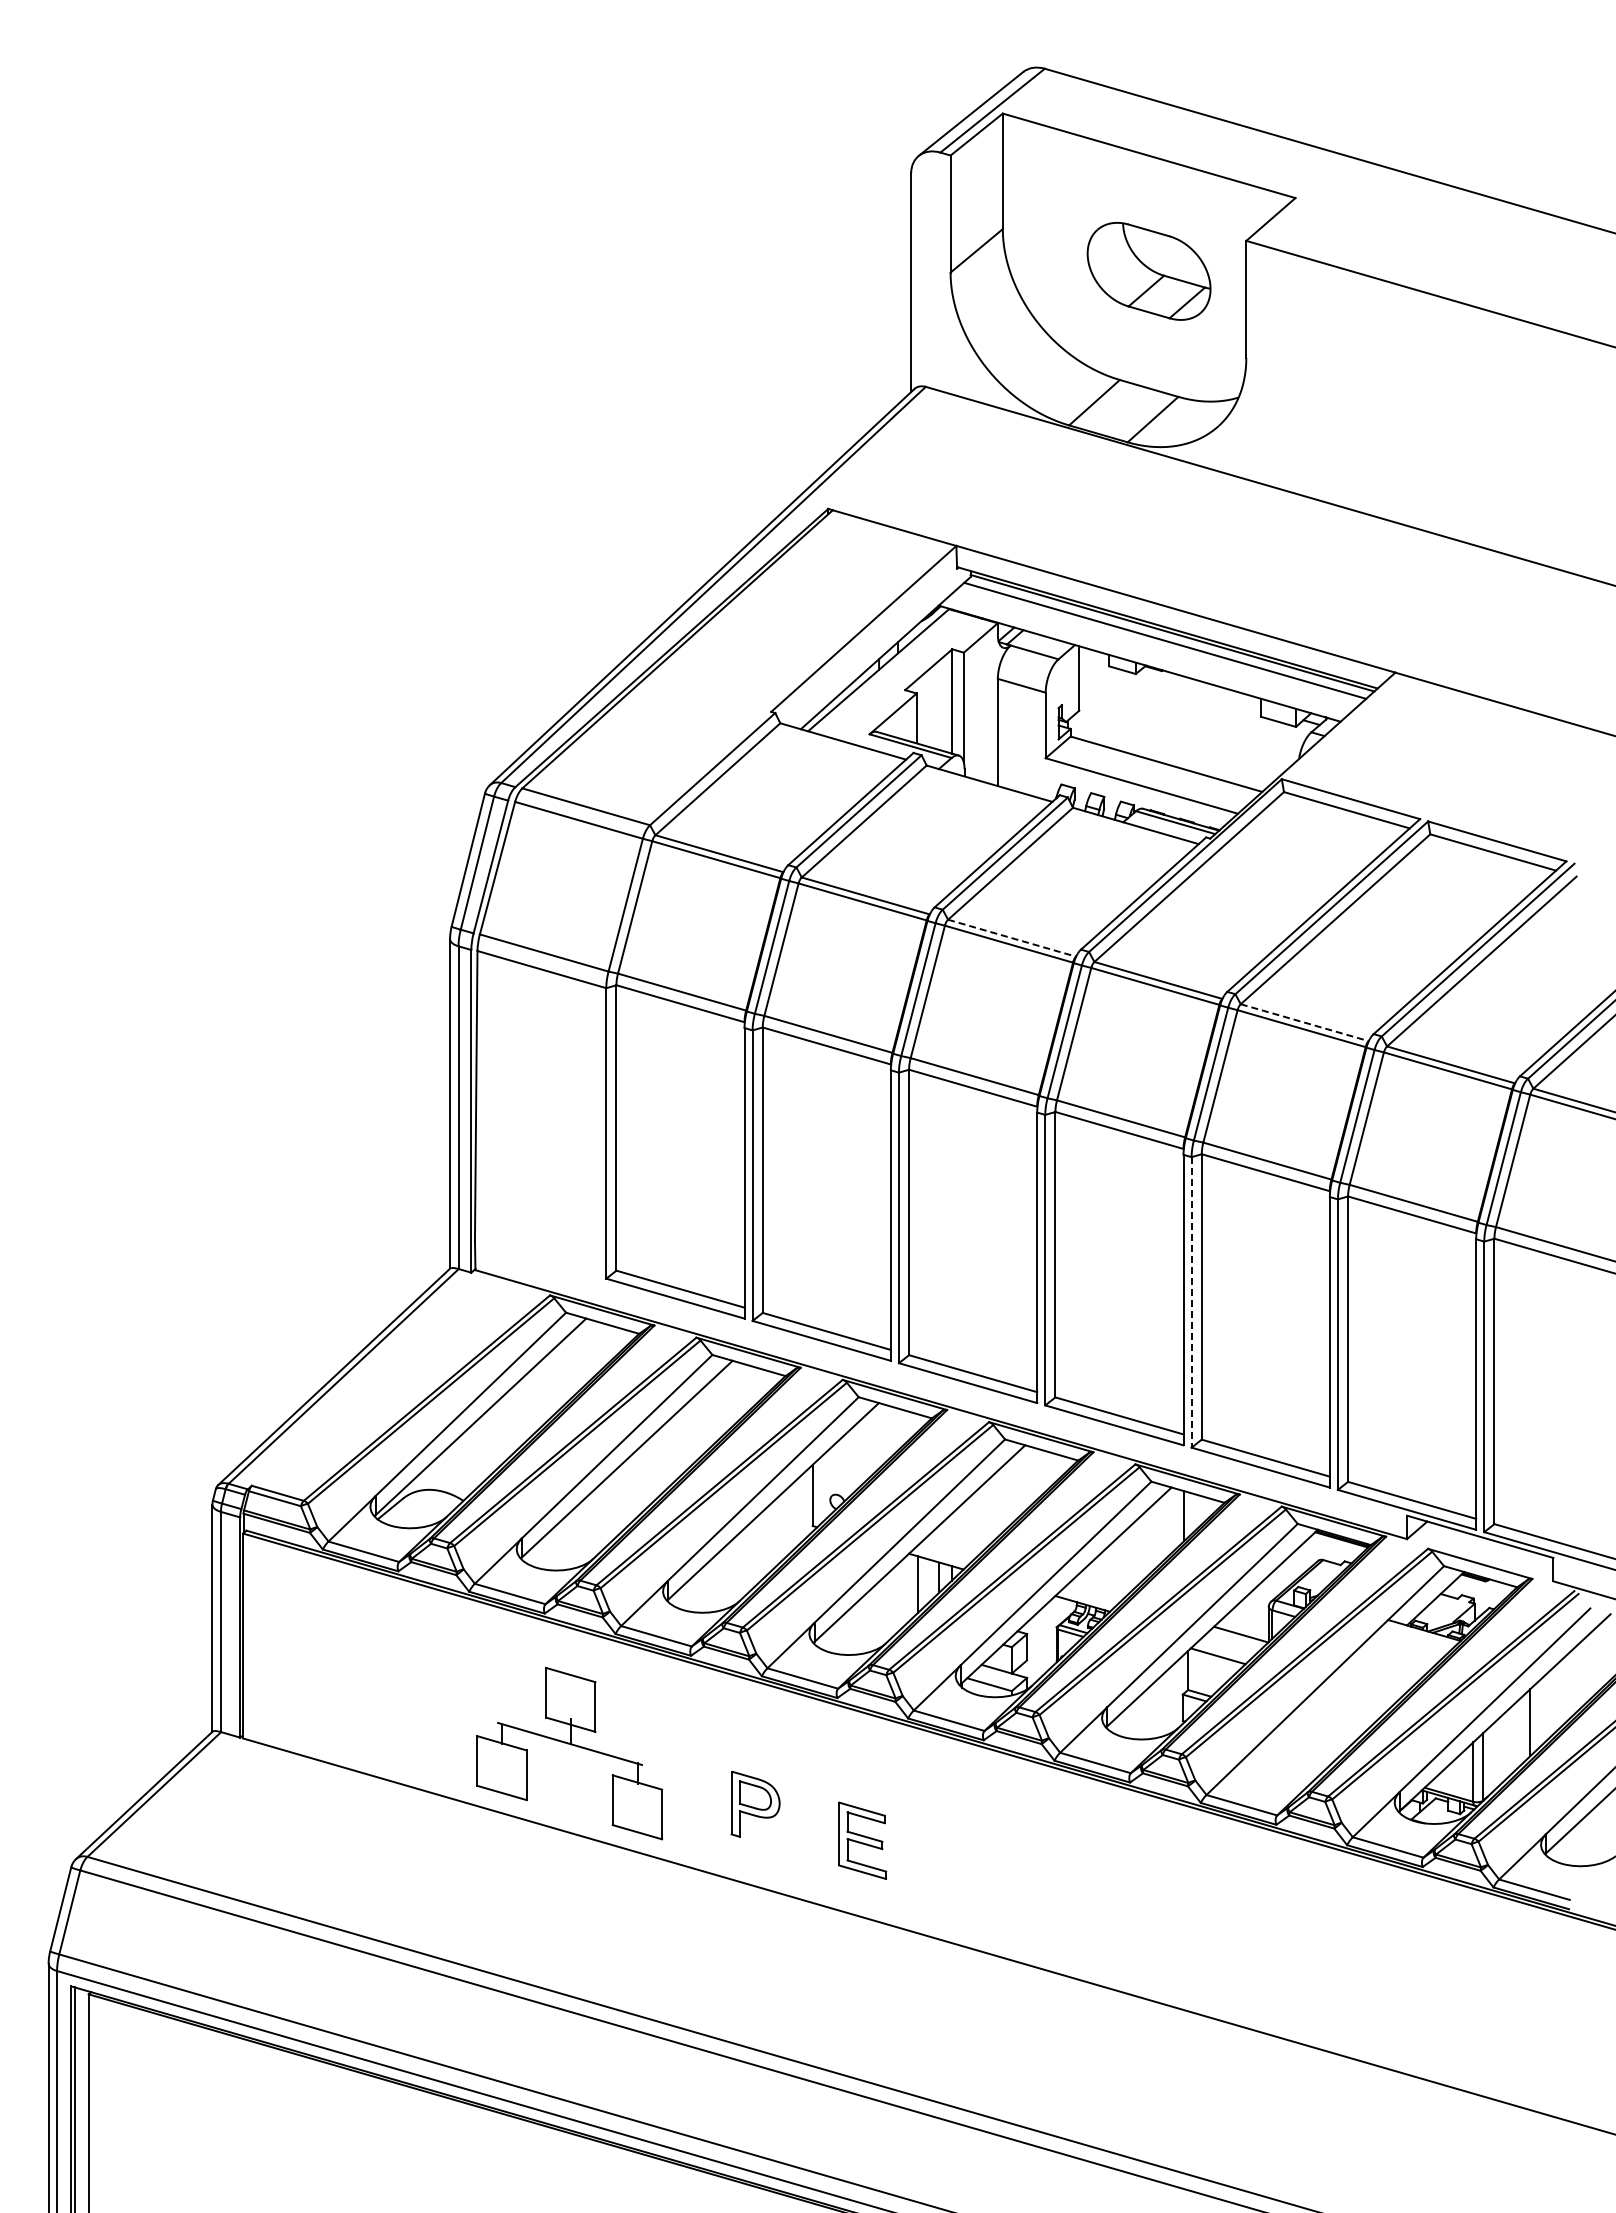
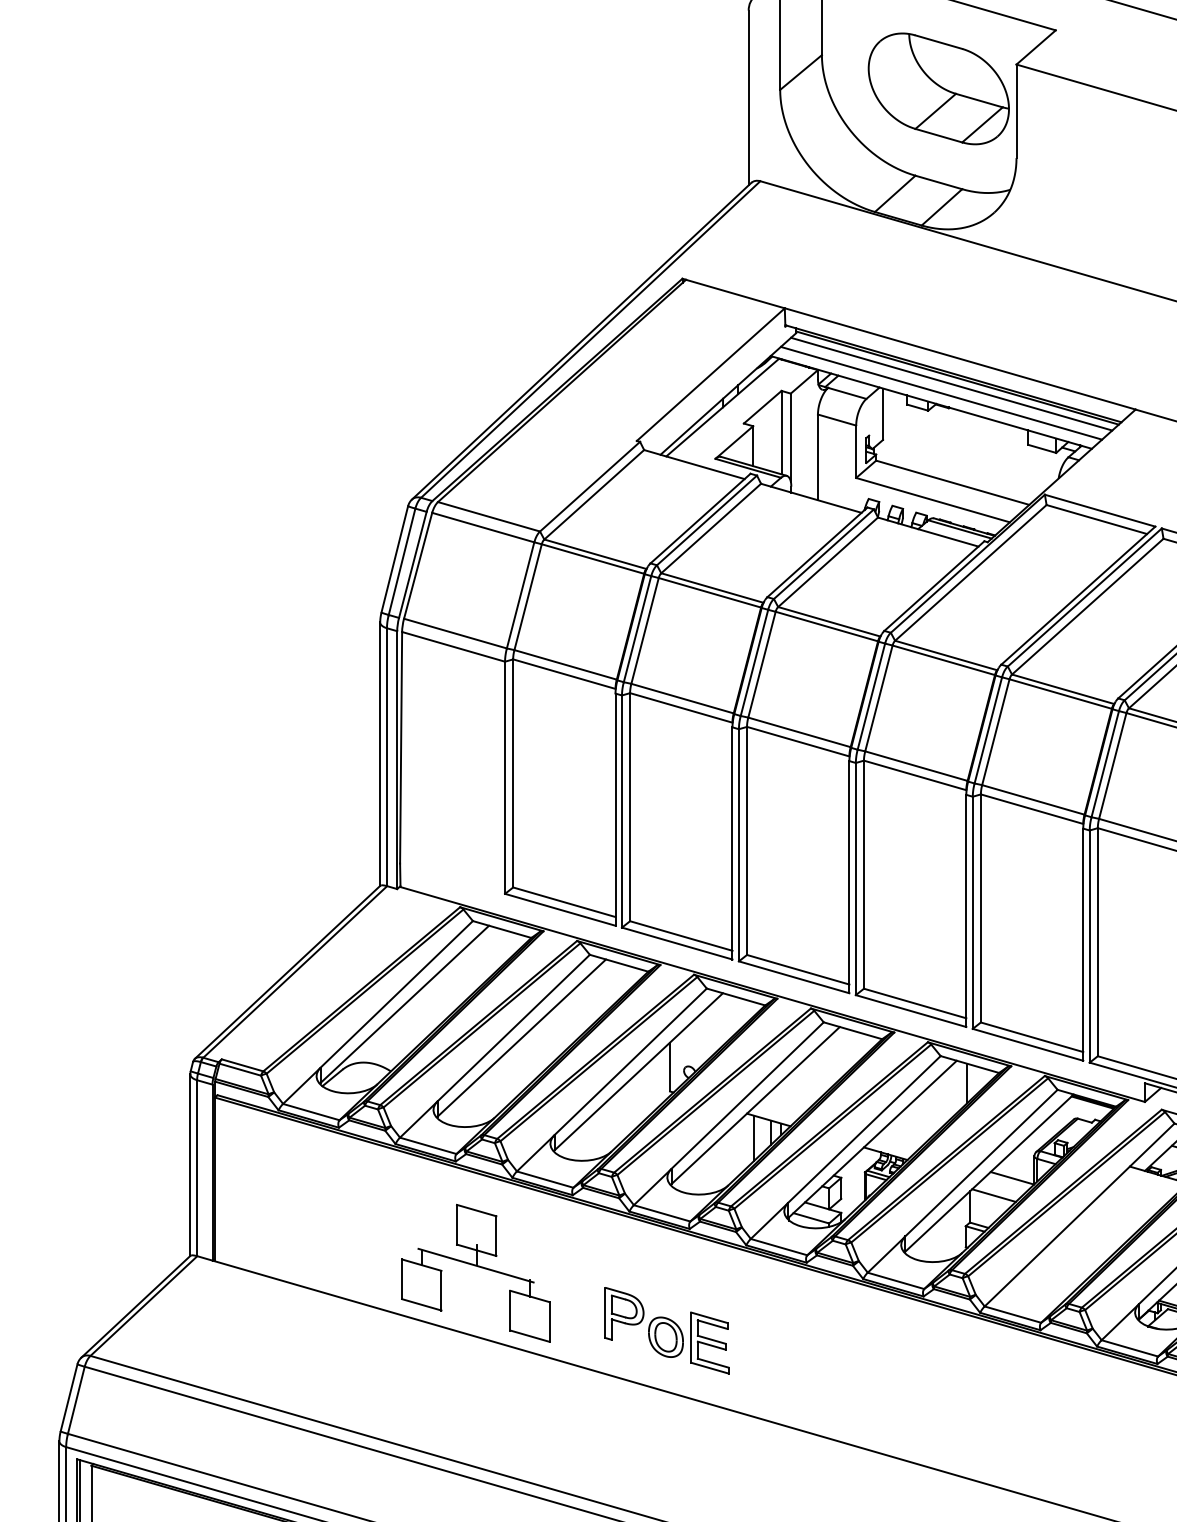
part: (1148, 271) -> (938, 89), size x1.43
line: (1152, 652) -> (941, 393), added
line: (1012, 938) -> (829, 622), dashed -> solid
line: (1304, 1022) -> (1062, 689), dashed -> solid
line: (1191, 1302) -> (972, 912), dashed -> solid
part: (807, 1833) -> (665, 1337), added

